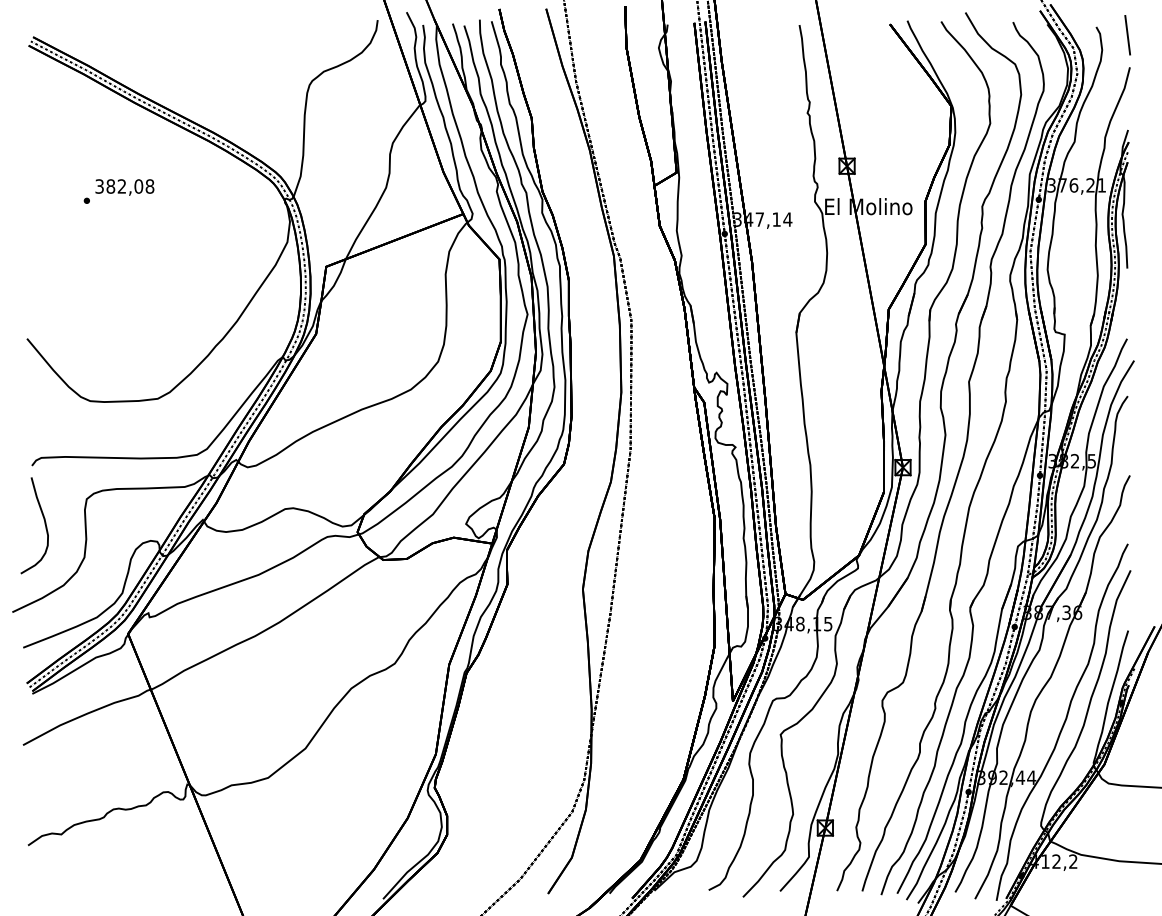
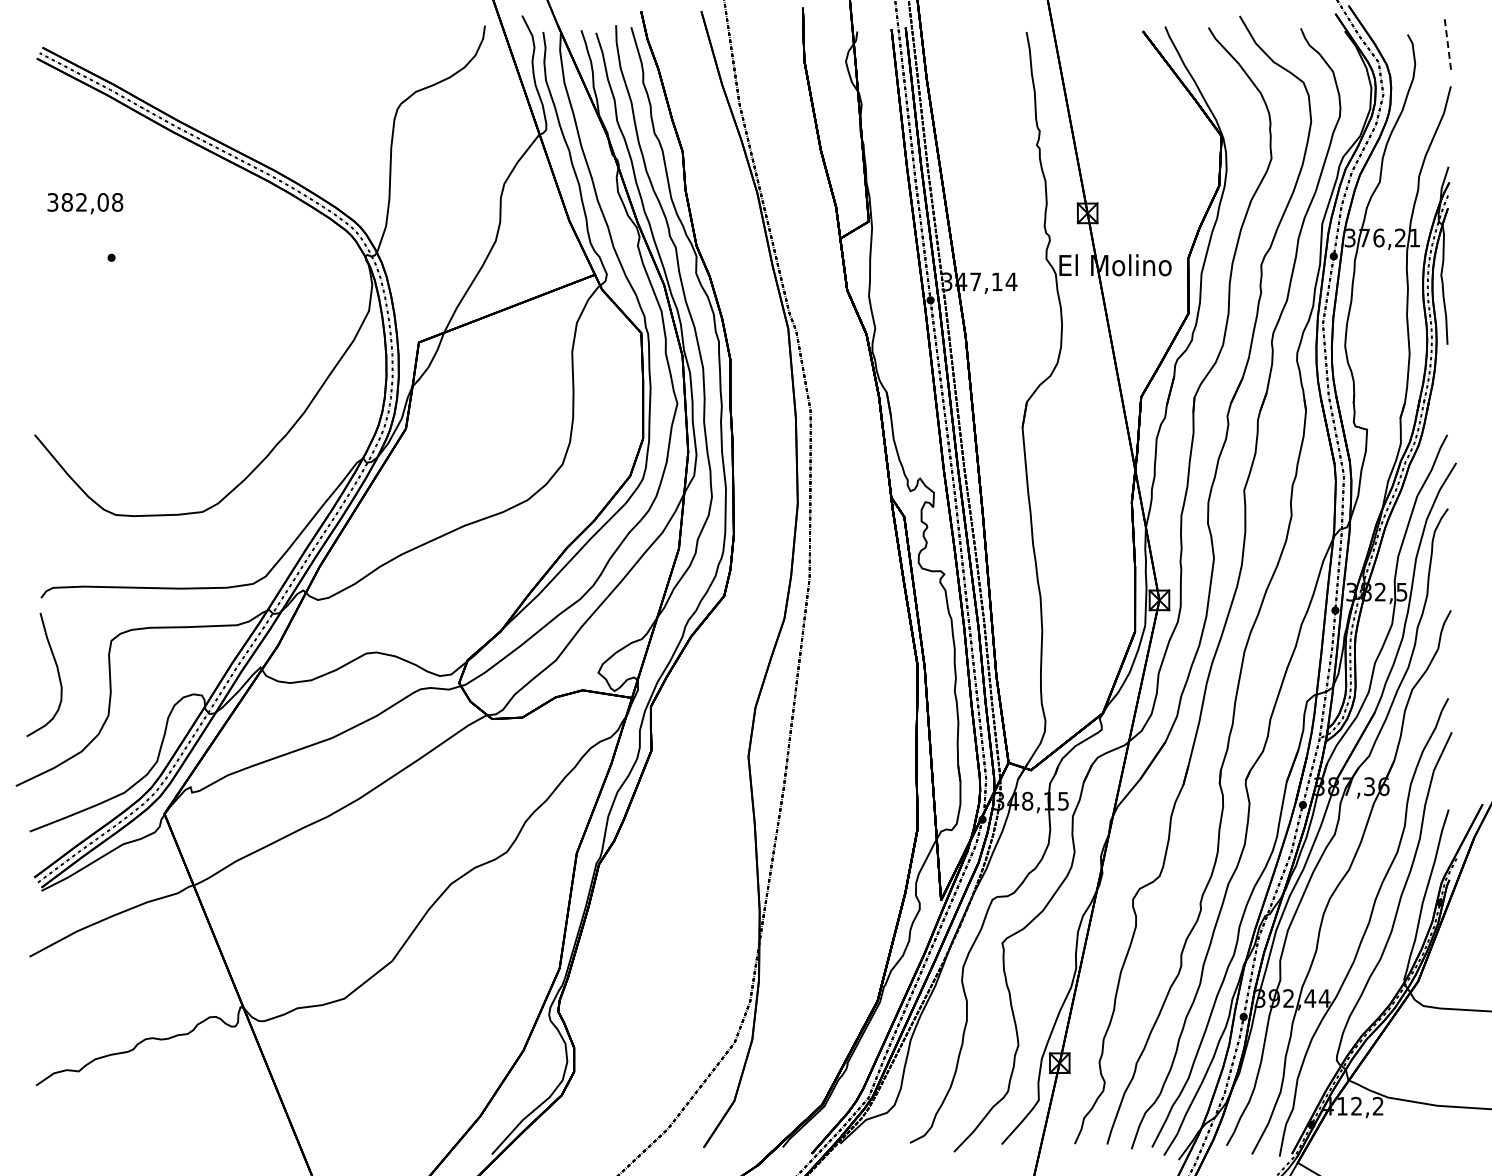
line: (1128, 35) -> (1448, 45), solid -> dashed
text: (125, 187) -> (85, 203), moved

